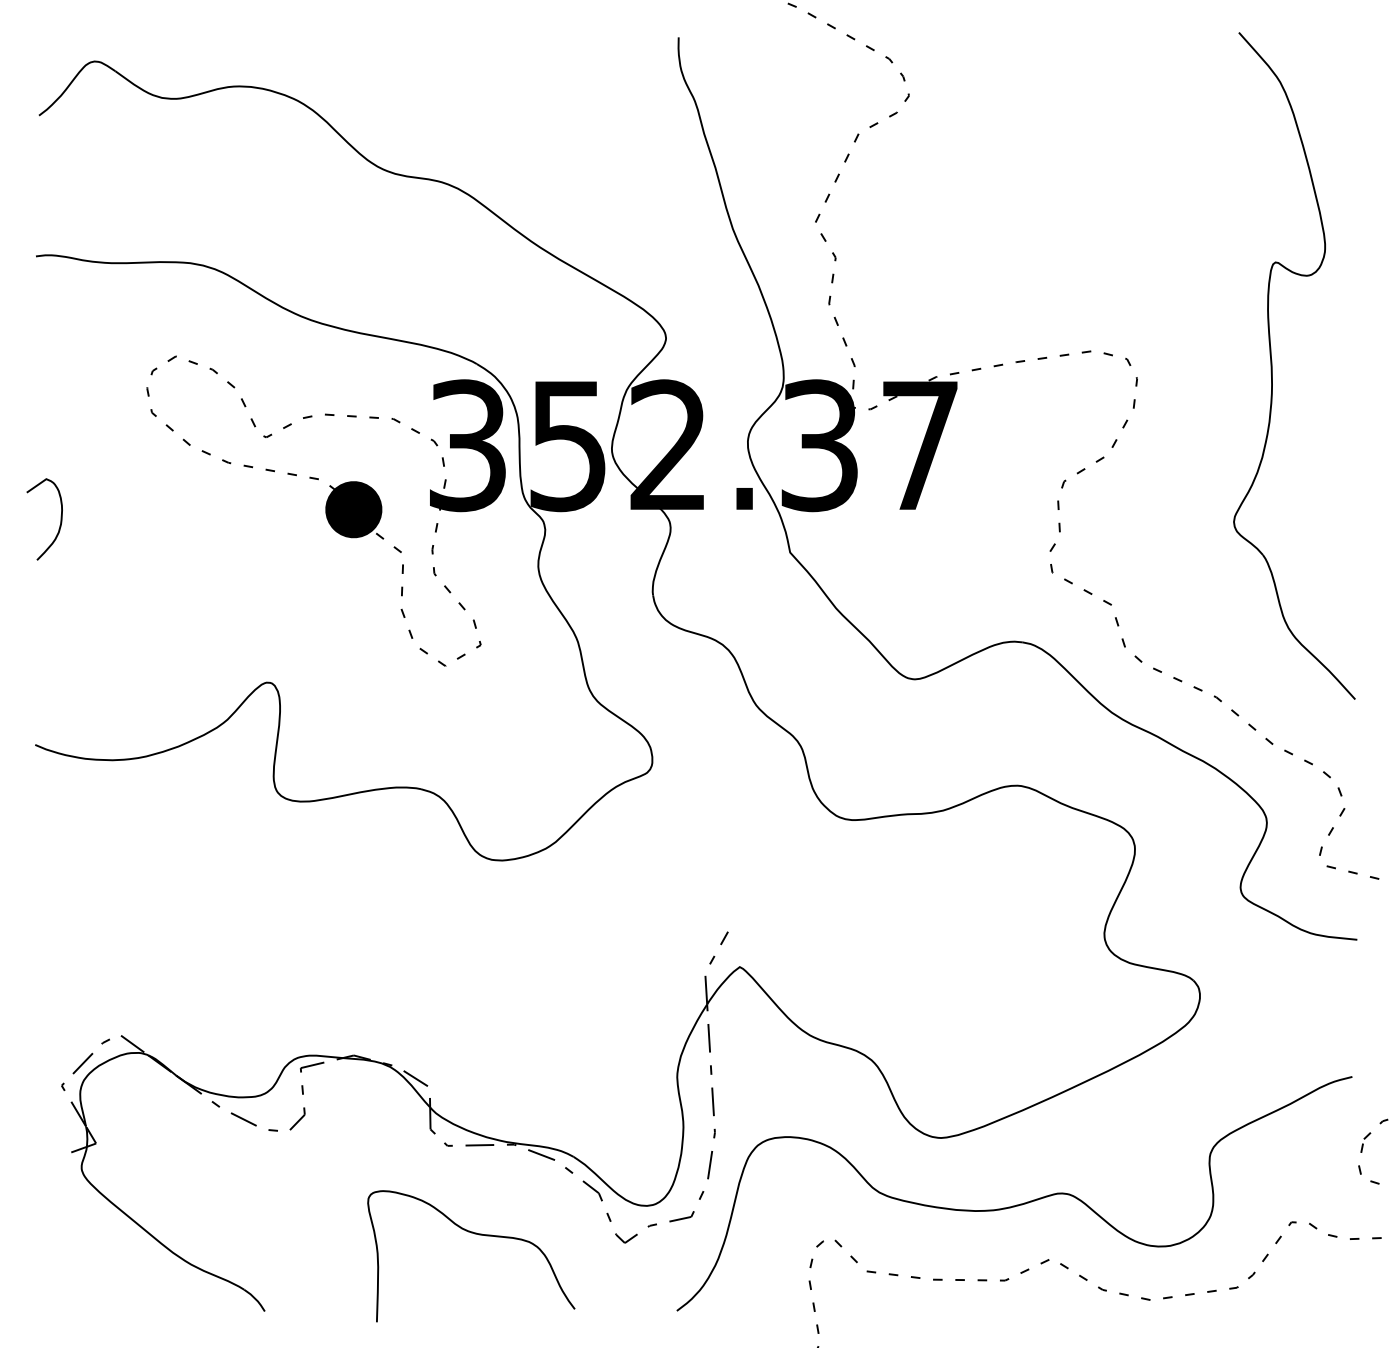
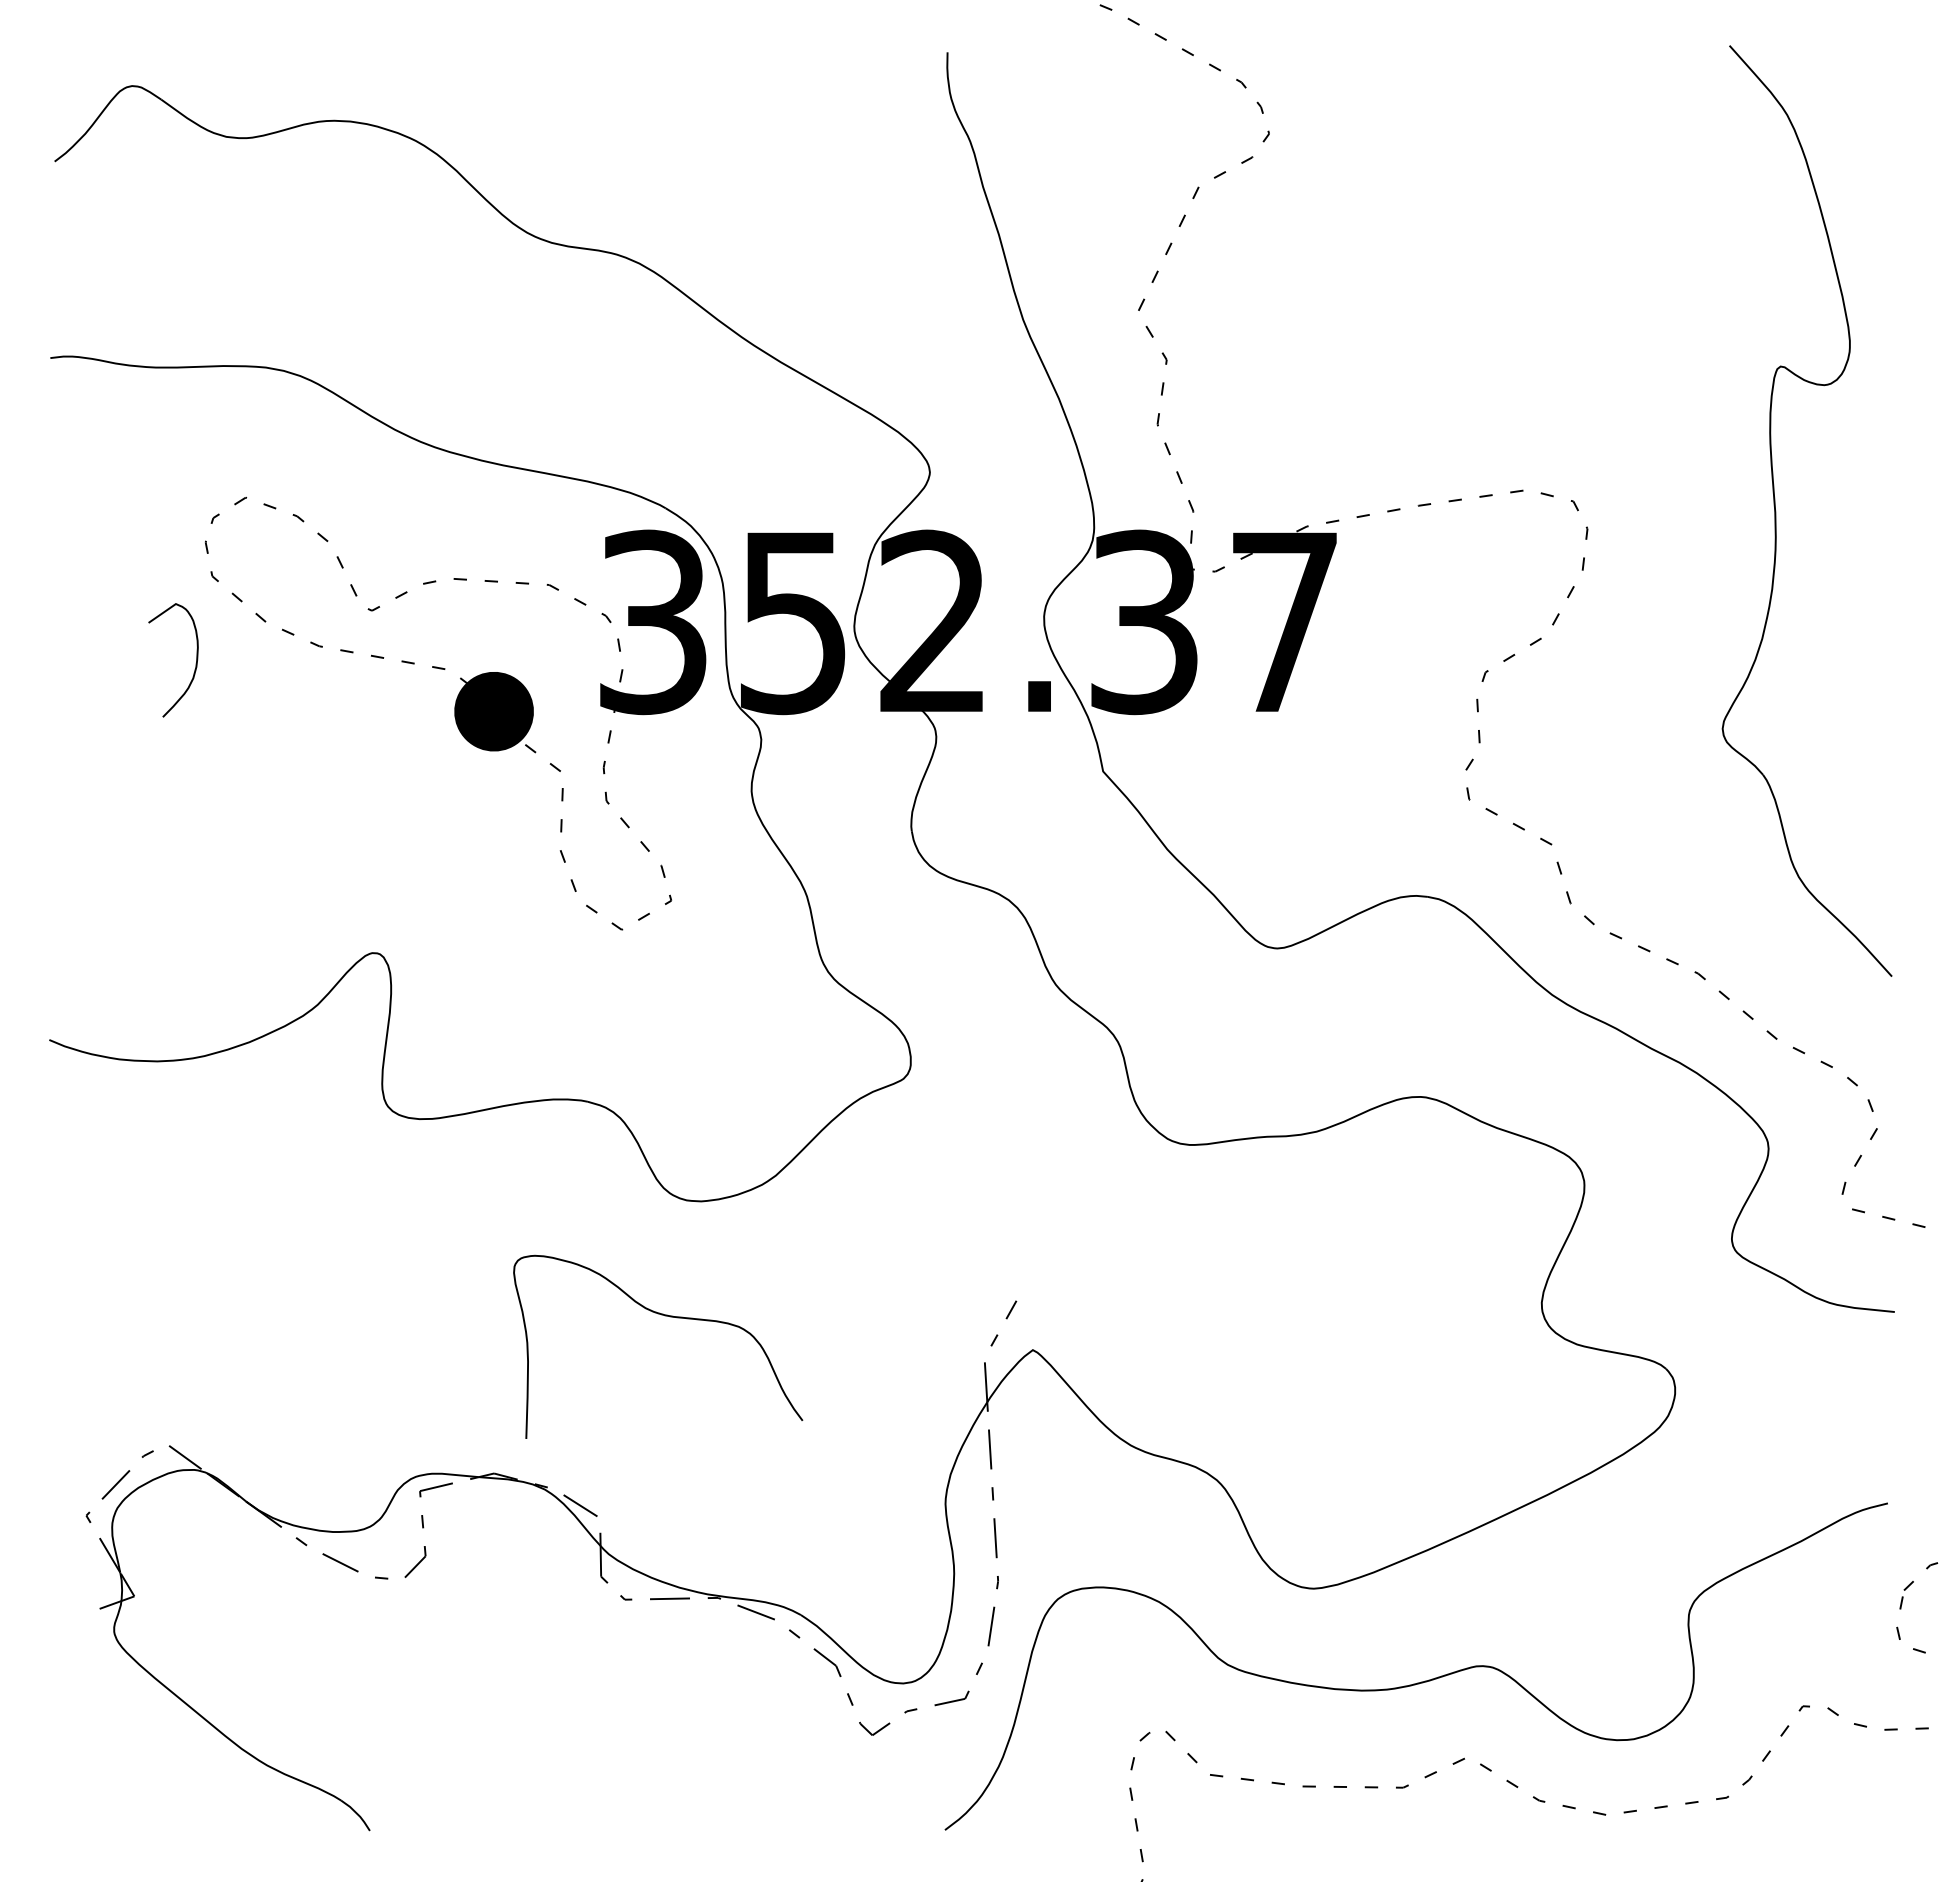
curve: (60, 521) -> (195, 663), moved
curve: (476, 1234) -> (665, 1316), moved

